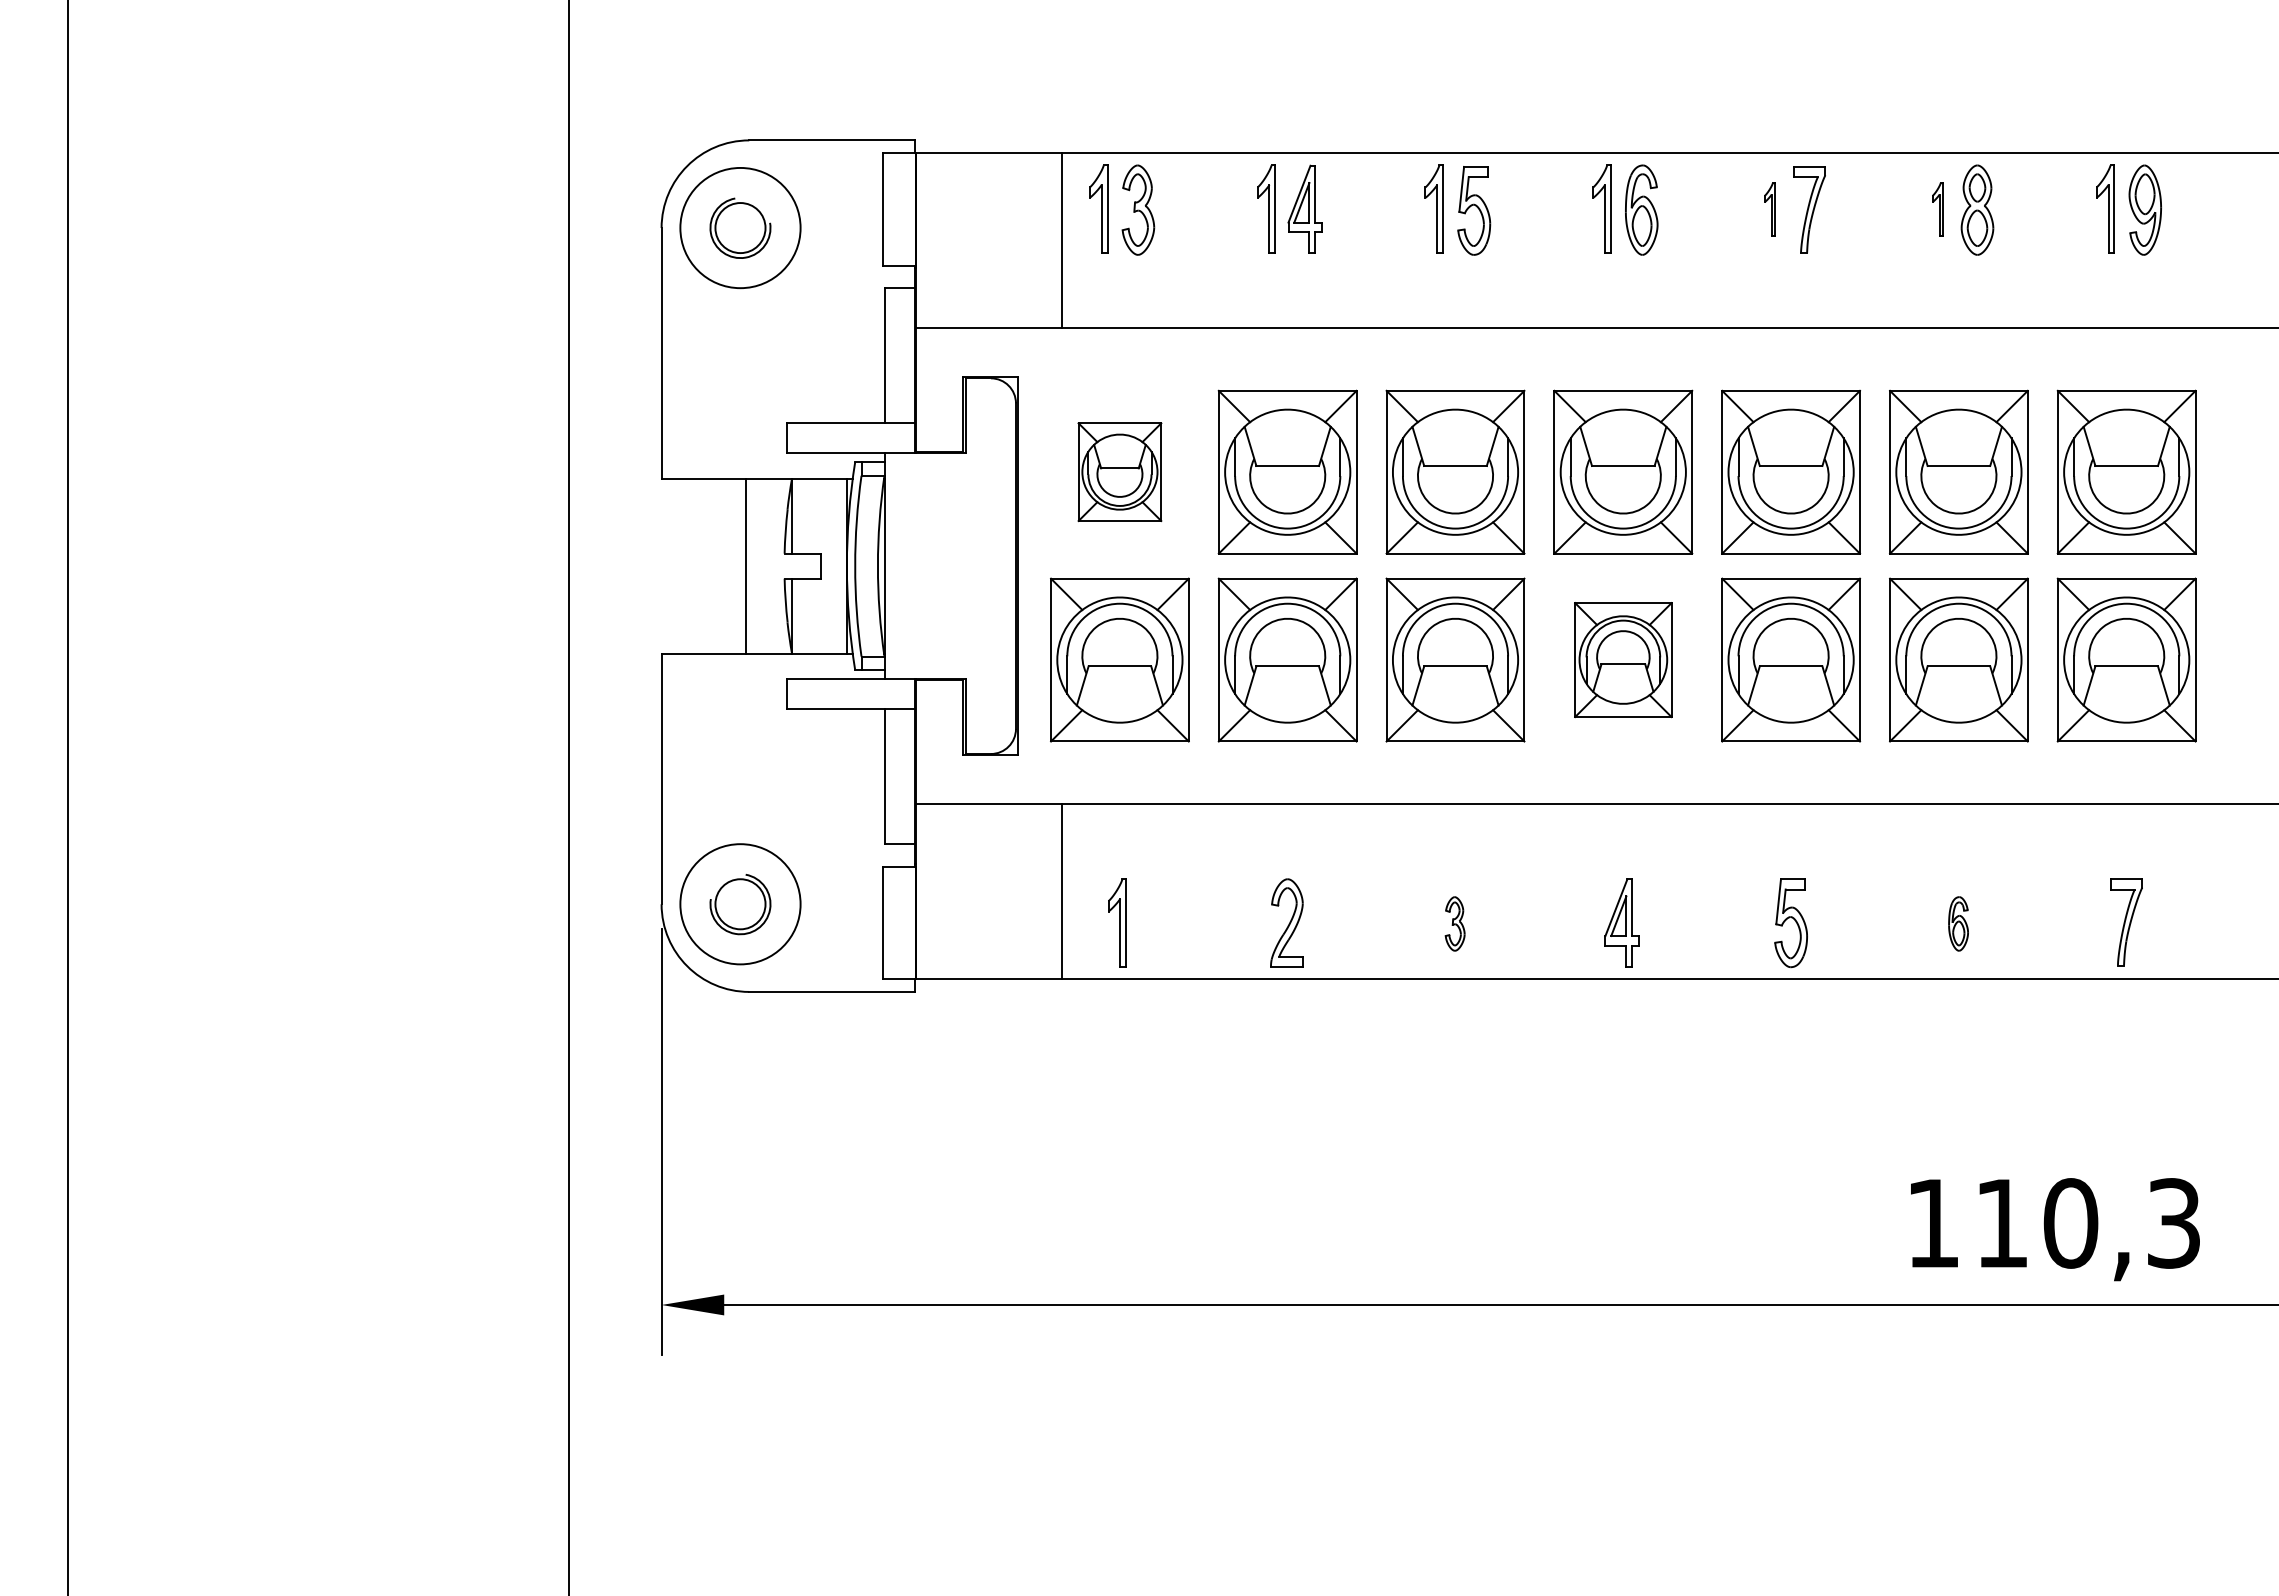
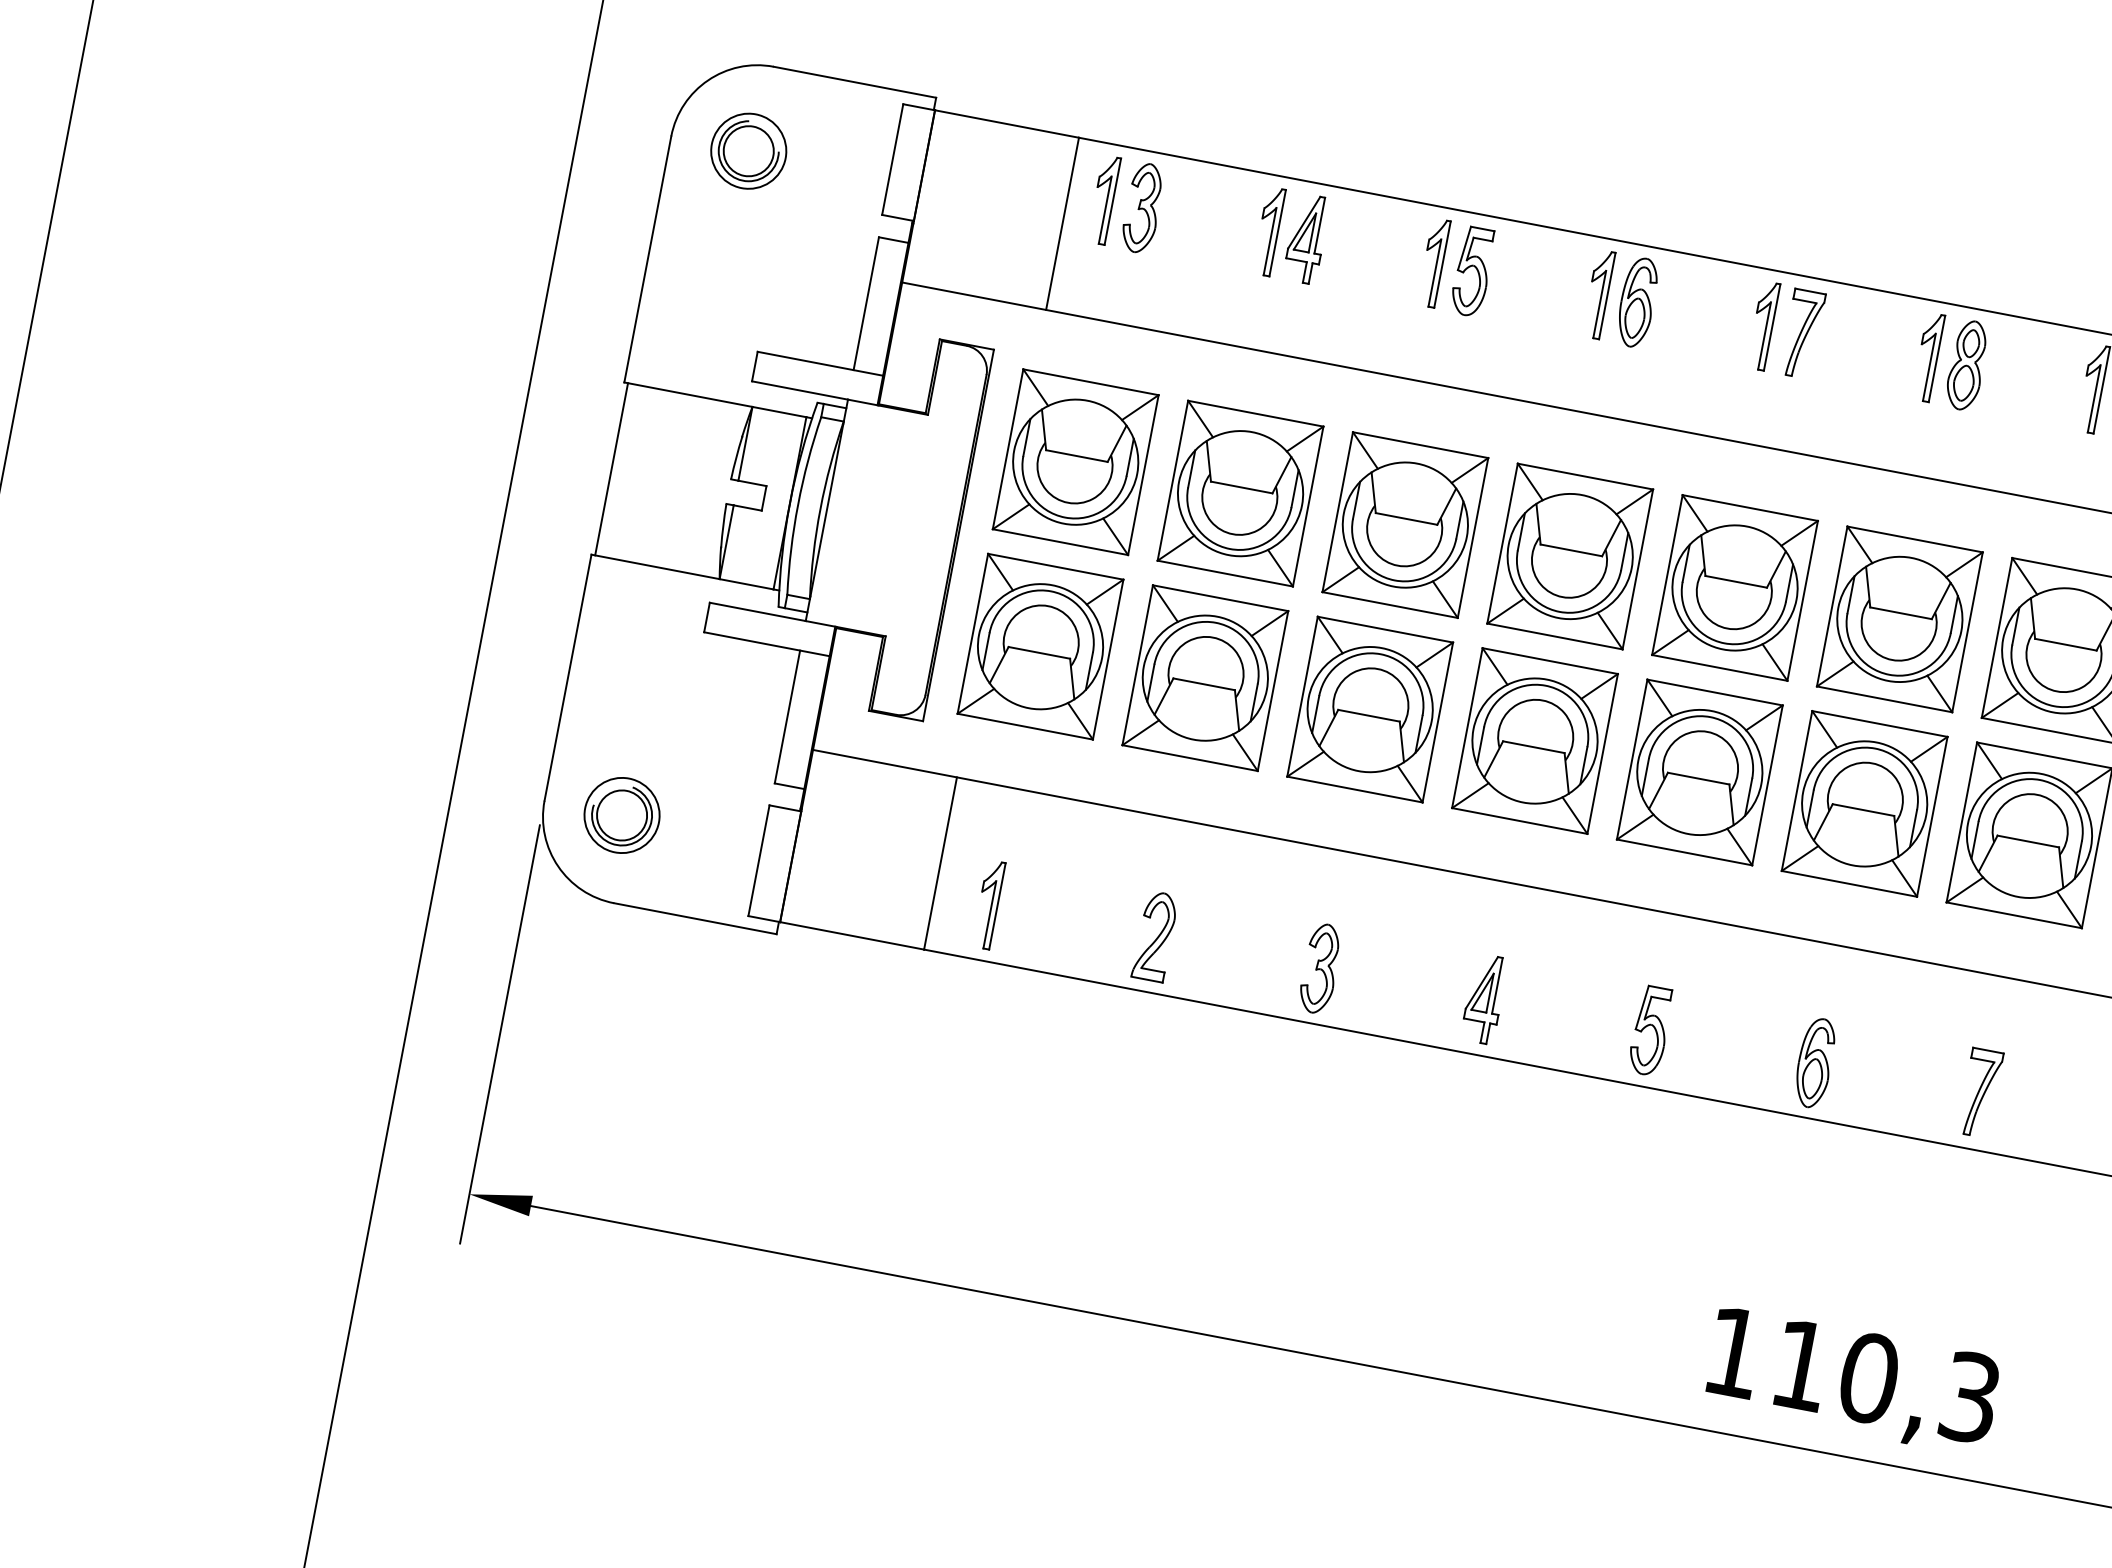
part: (1769, 208) -> (1763, 324), size x1.67
part: (1937, 208) -> (1928, 356), size x1.67
circle: (740, 227) -> (748, 150), size x0.62
part: (1119, 471) -> (1075, 461), size x1.67
line: (746, 565) -> (611, 468), moved
part: (1623, 659) -> (1535, 740), size x1.43
circle: (740, 903) -> (622, 814), size x0.62
part: (1454, 923) -> (1319, 968), size x1.67
part: (1958, 923) -> (1814, 1062), size x1.67

